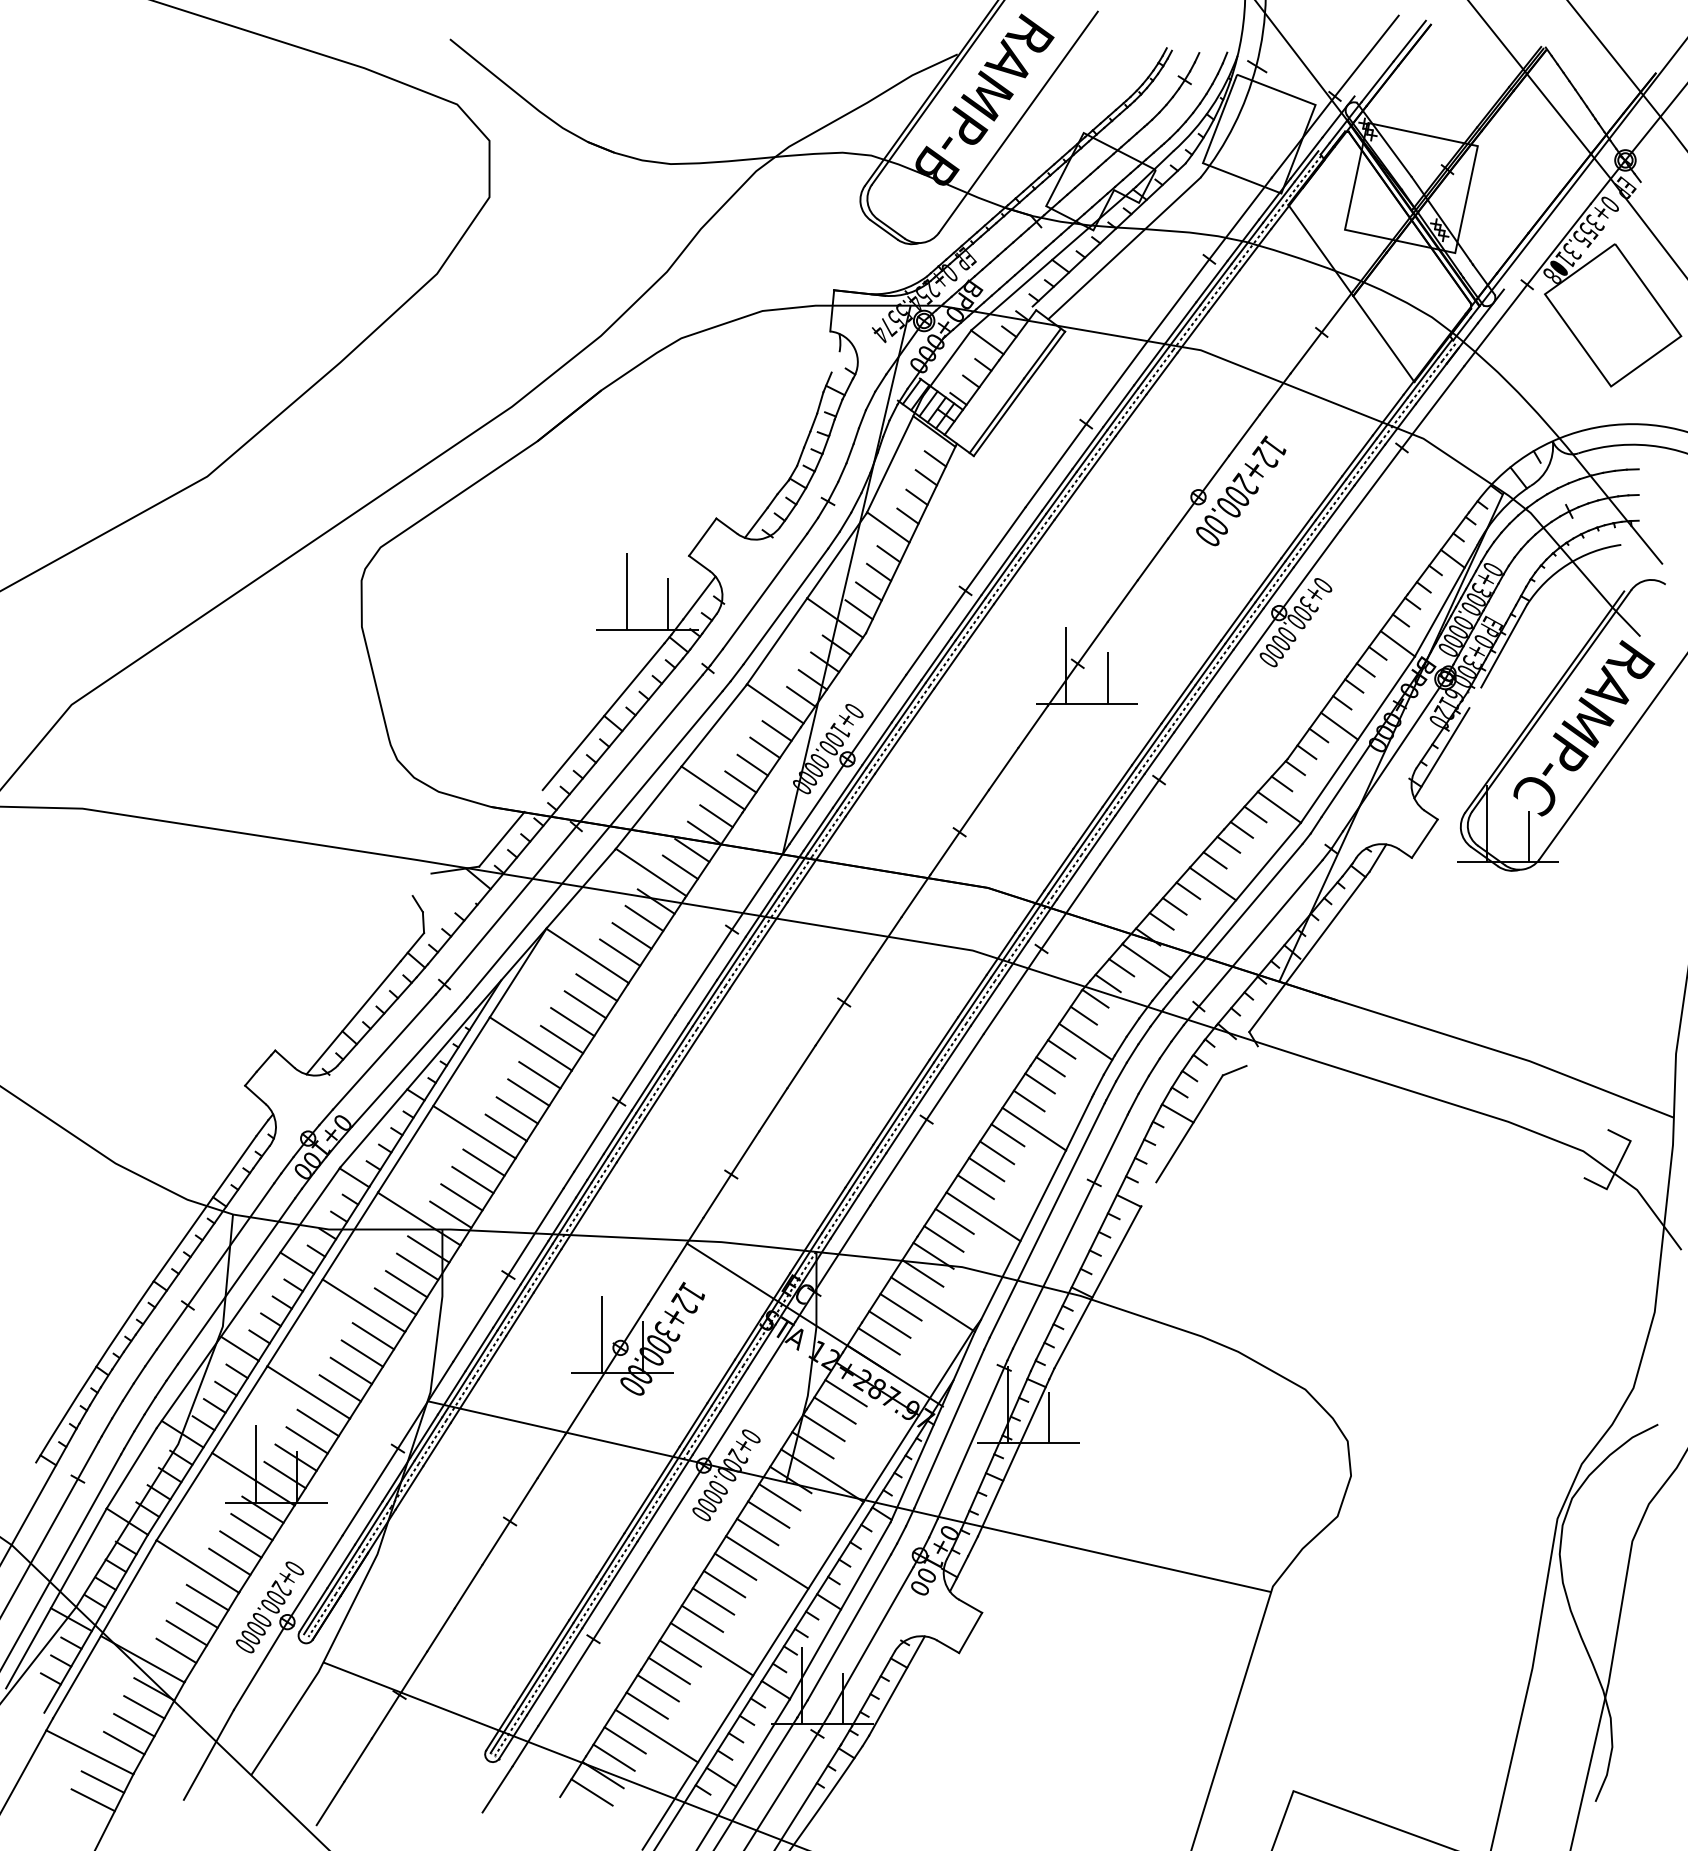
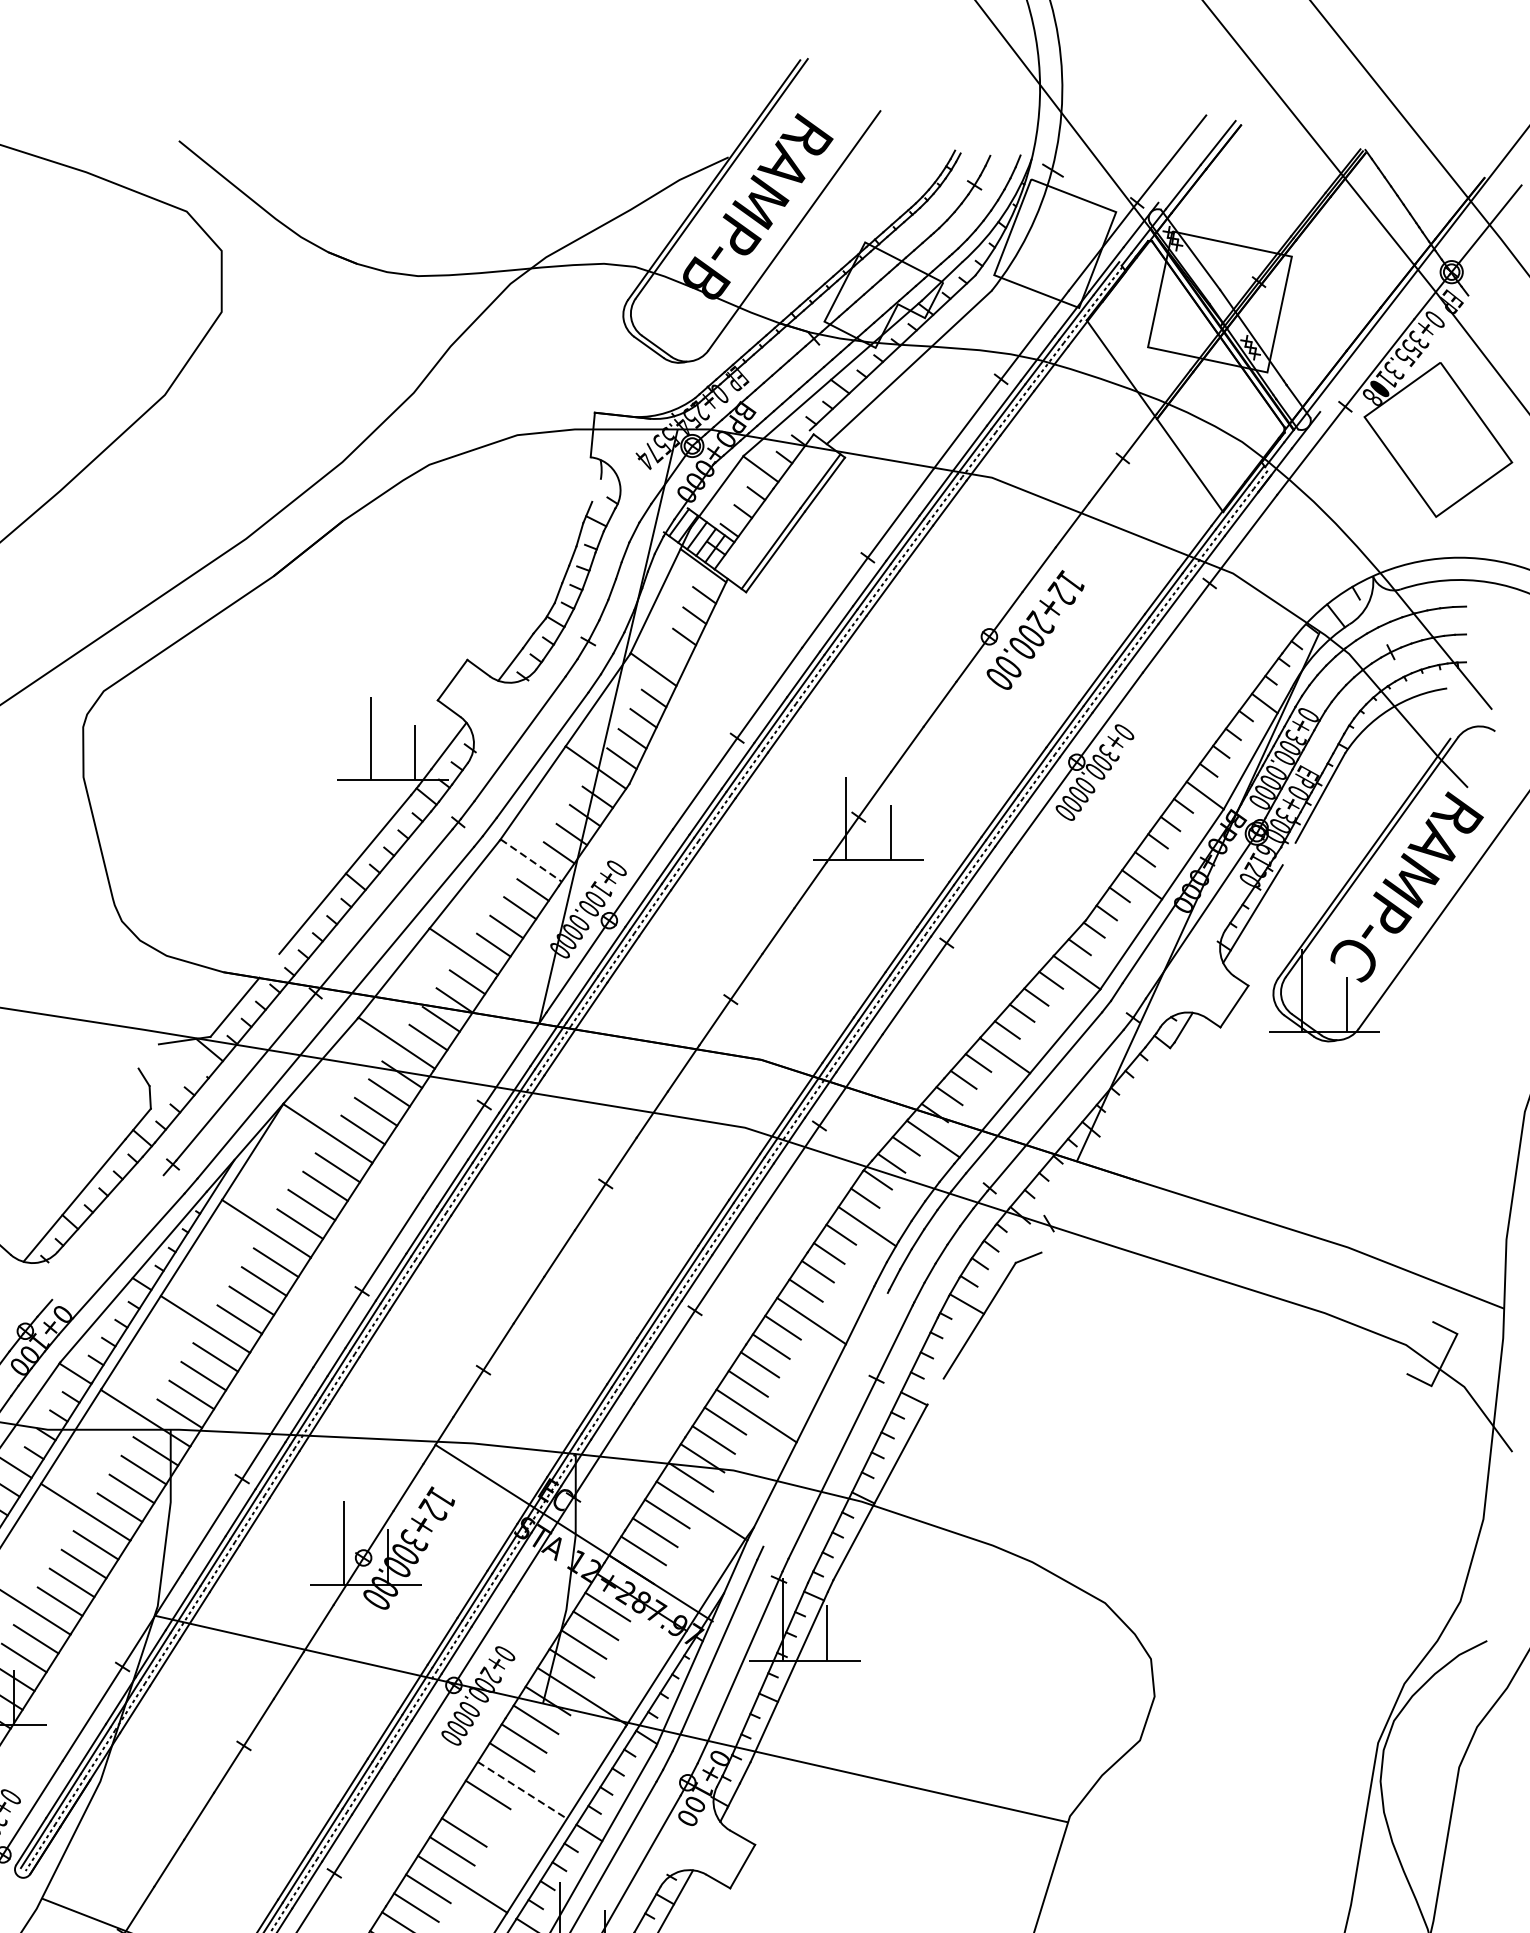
line: (907, 515) -> (674, 656), removed
line: (775, 704) -> (531, 861), solid -> dashed
line: (1307, 954) -> (1107, 1131), removed
line: (383, 1051) -> (106, 1237), removed
line: (1046, 1220) -> (824, 1419), removed
line: (767, 1562) -> (522, 1790), solid -> dashed
line: (724, 1584) -> (476, 1814), removed

